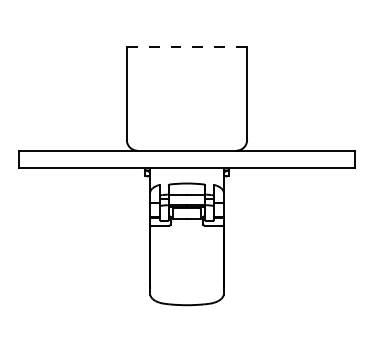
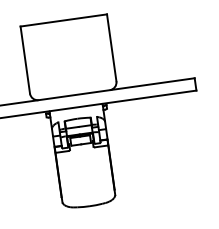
line: (187, 46) -> (64, 20), dashed -> solid

